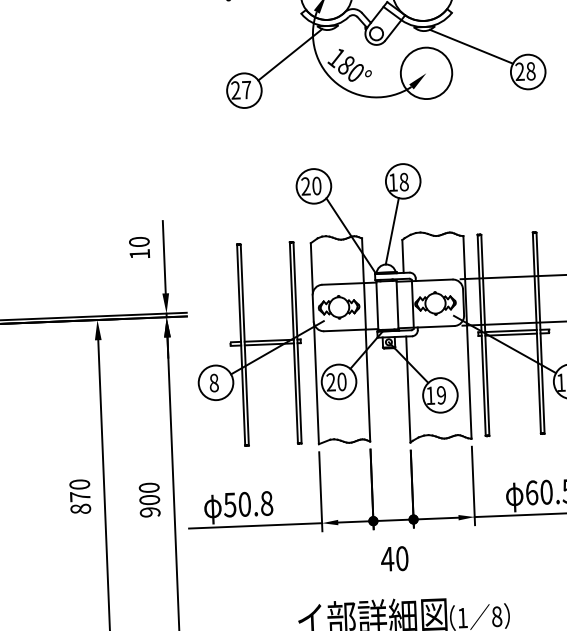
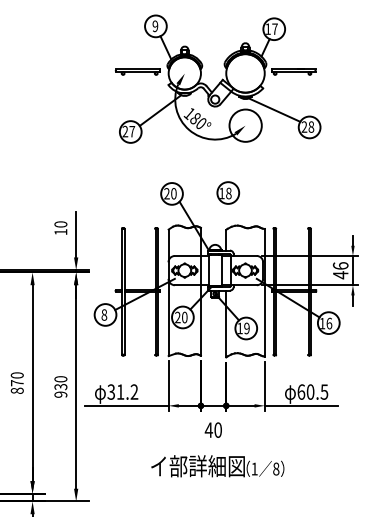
line: (392, 230) -> (220, 223), removed
text: (149, 499) -> (60, 386), 900 -> 930
text: (249, 503) -> (123, 391), 50.8 -> 31.2

